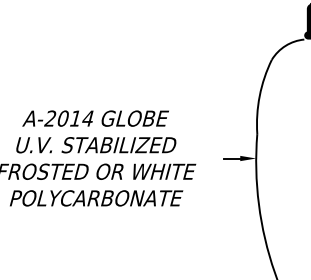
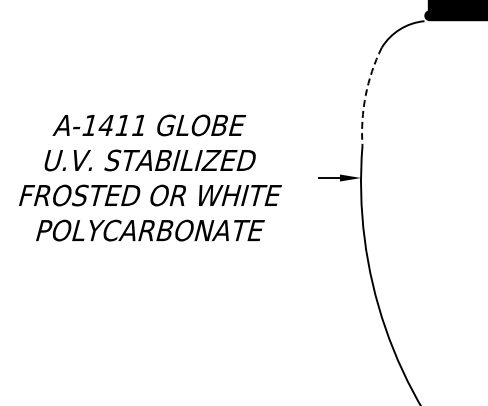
arc: (259, 95) -> (365, 95), solid -> dashed
text: (68, 118) -> (113, 125), A-2014 -> A-1411

